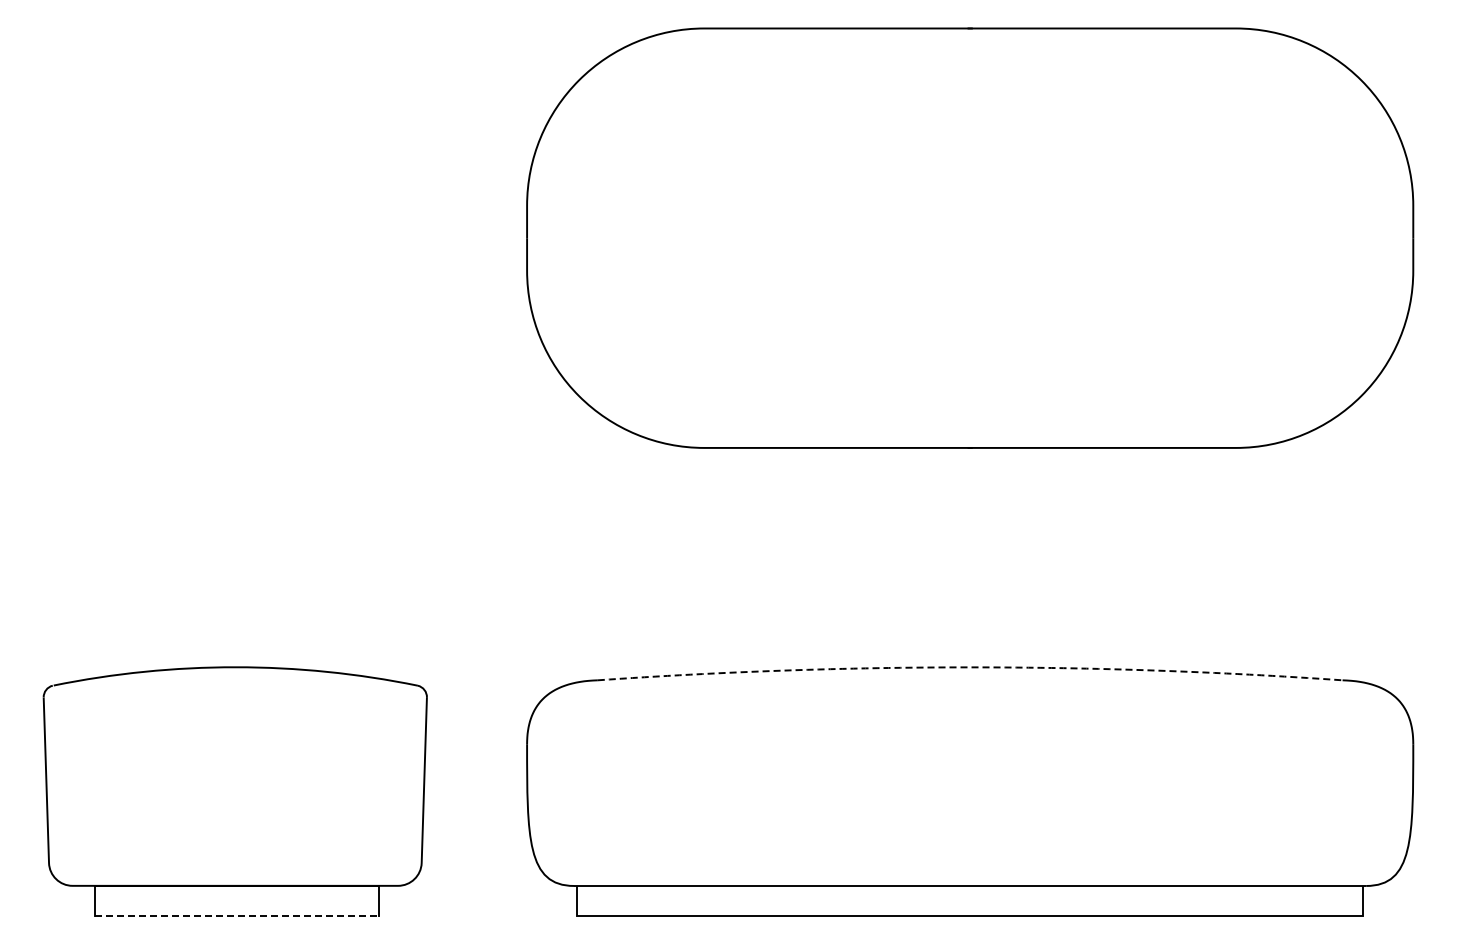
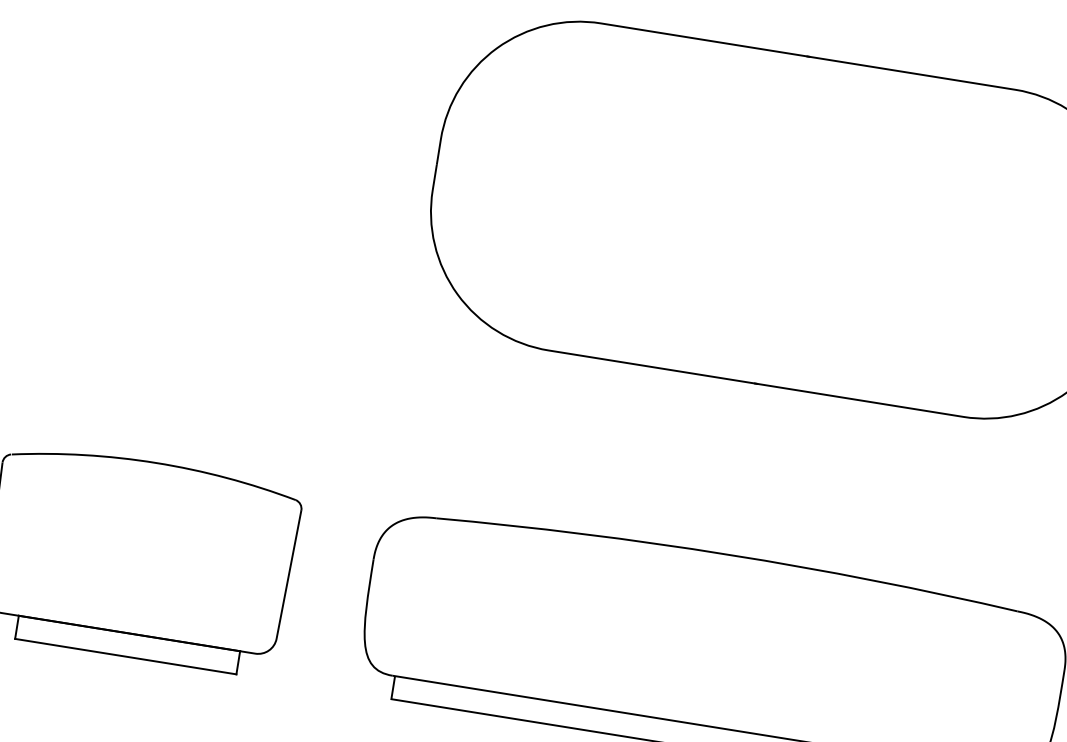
line: (970, 667) -> (728, 554), dashed -> solid
line: (236, 915) -> (125, 656), dashed -> solid

